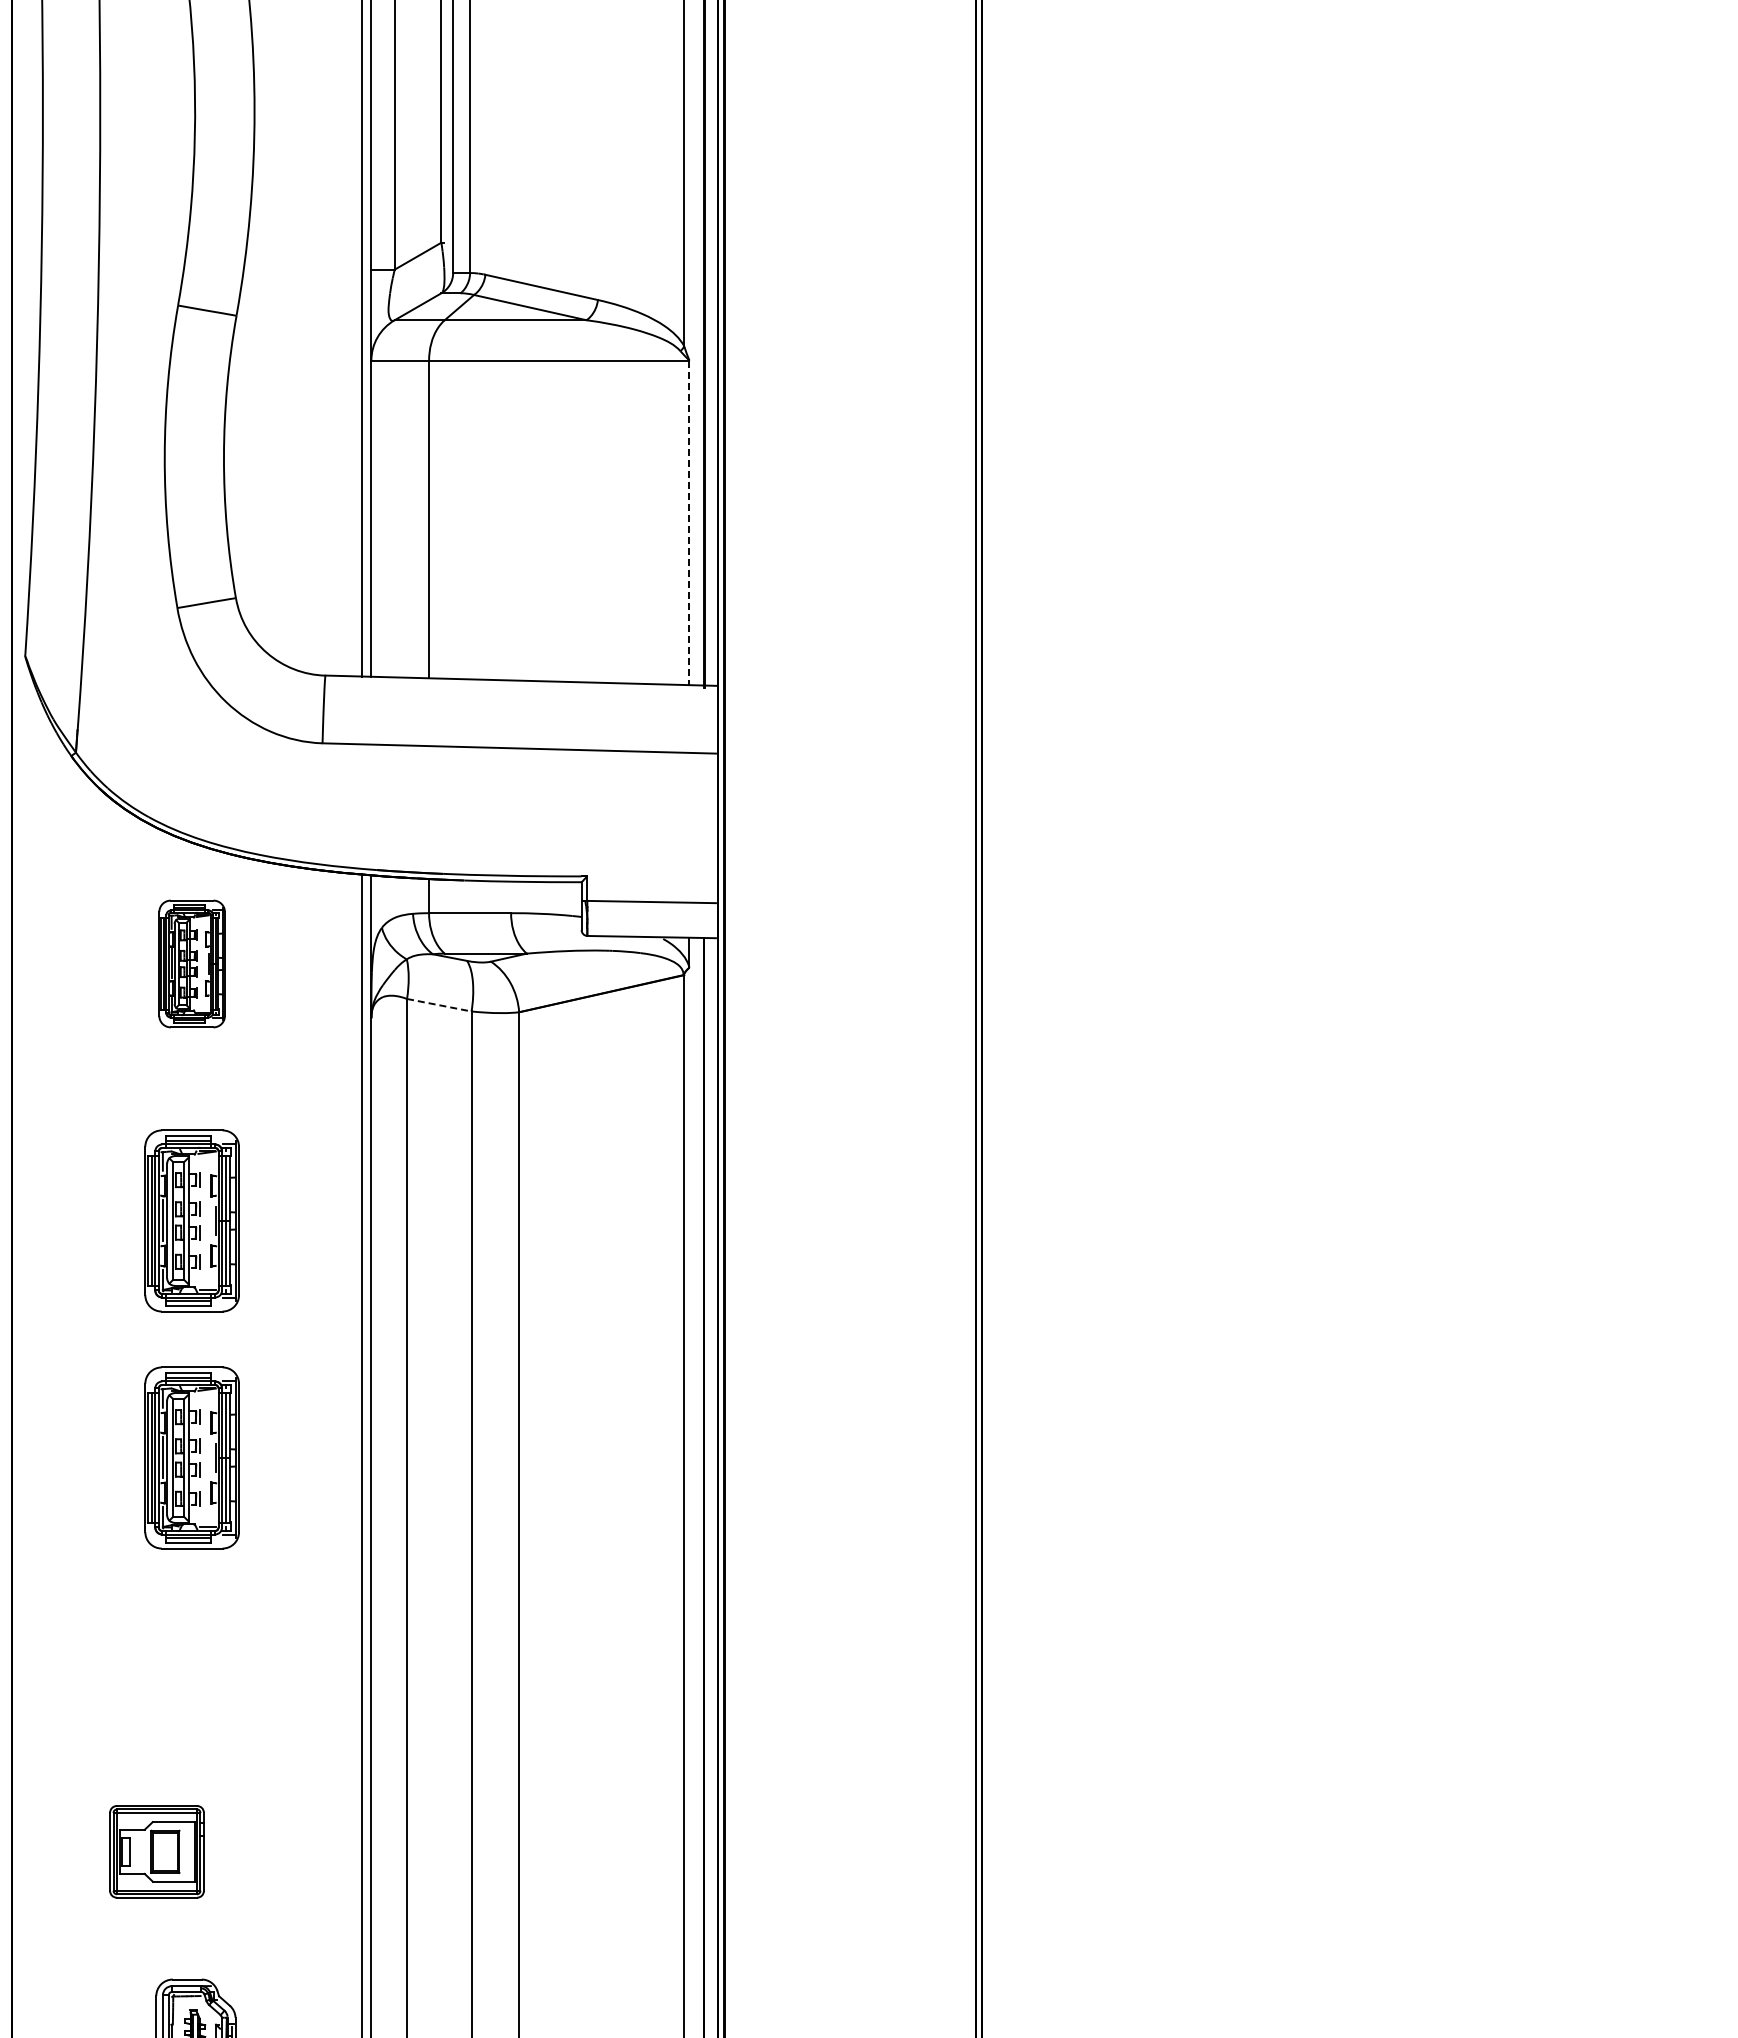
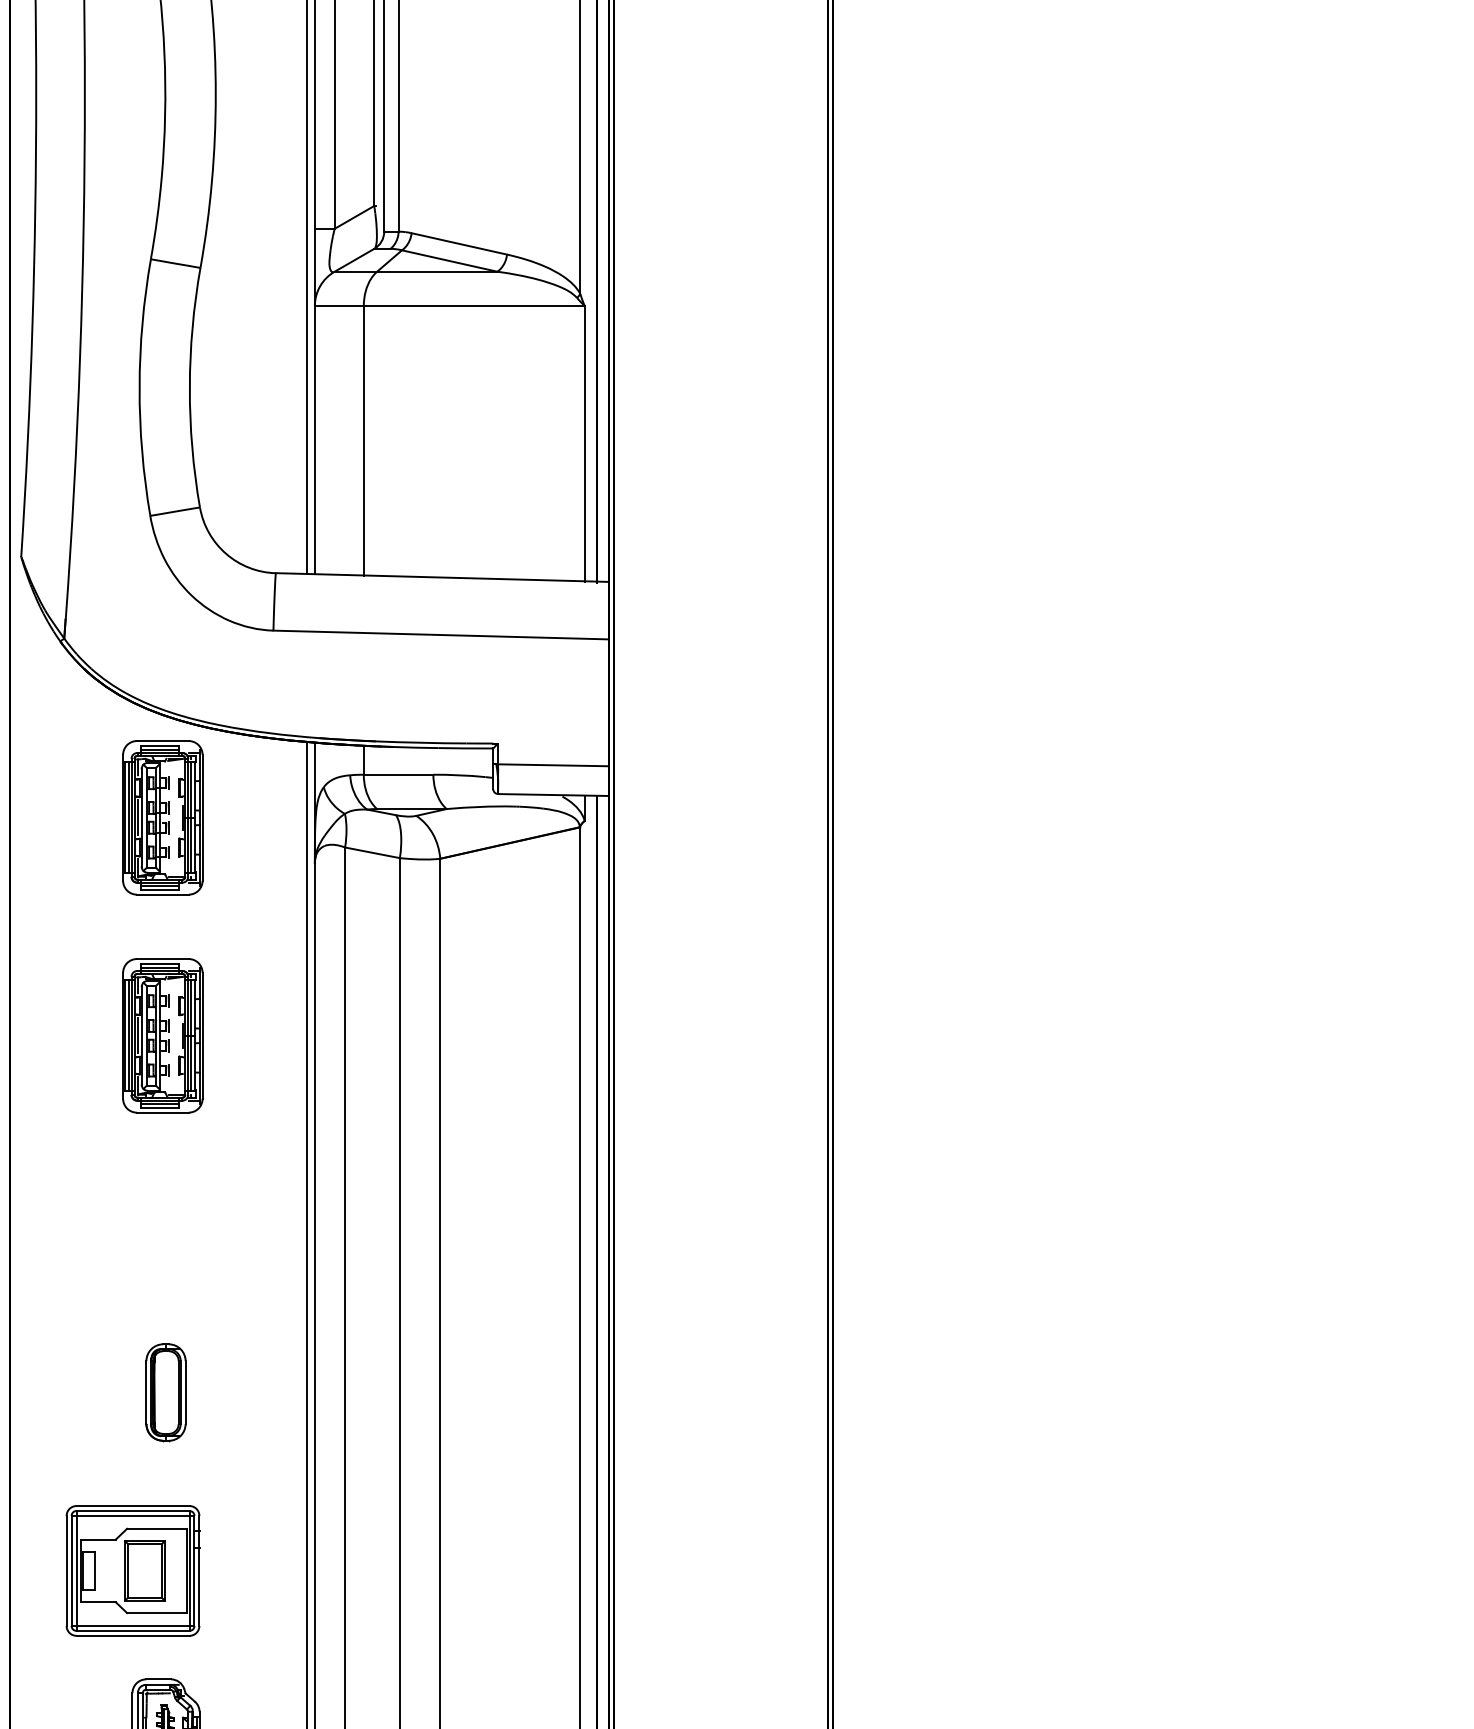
line: (689, 523) -> (584, 444), dashed -> solid
part: (191, 963) -> (162, 817), size x1.43
line: (439, 1005) -> (372, 853), dashed -> solid
part: (191, 1457) -> (162, 1236), removed
part: (195, 1641) -> (165, 1392), added
part: (156, 1851) -> (132, 1570), size x1.67

